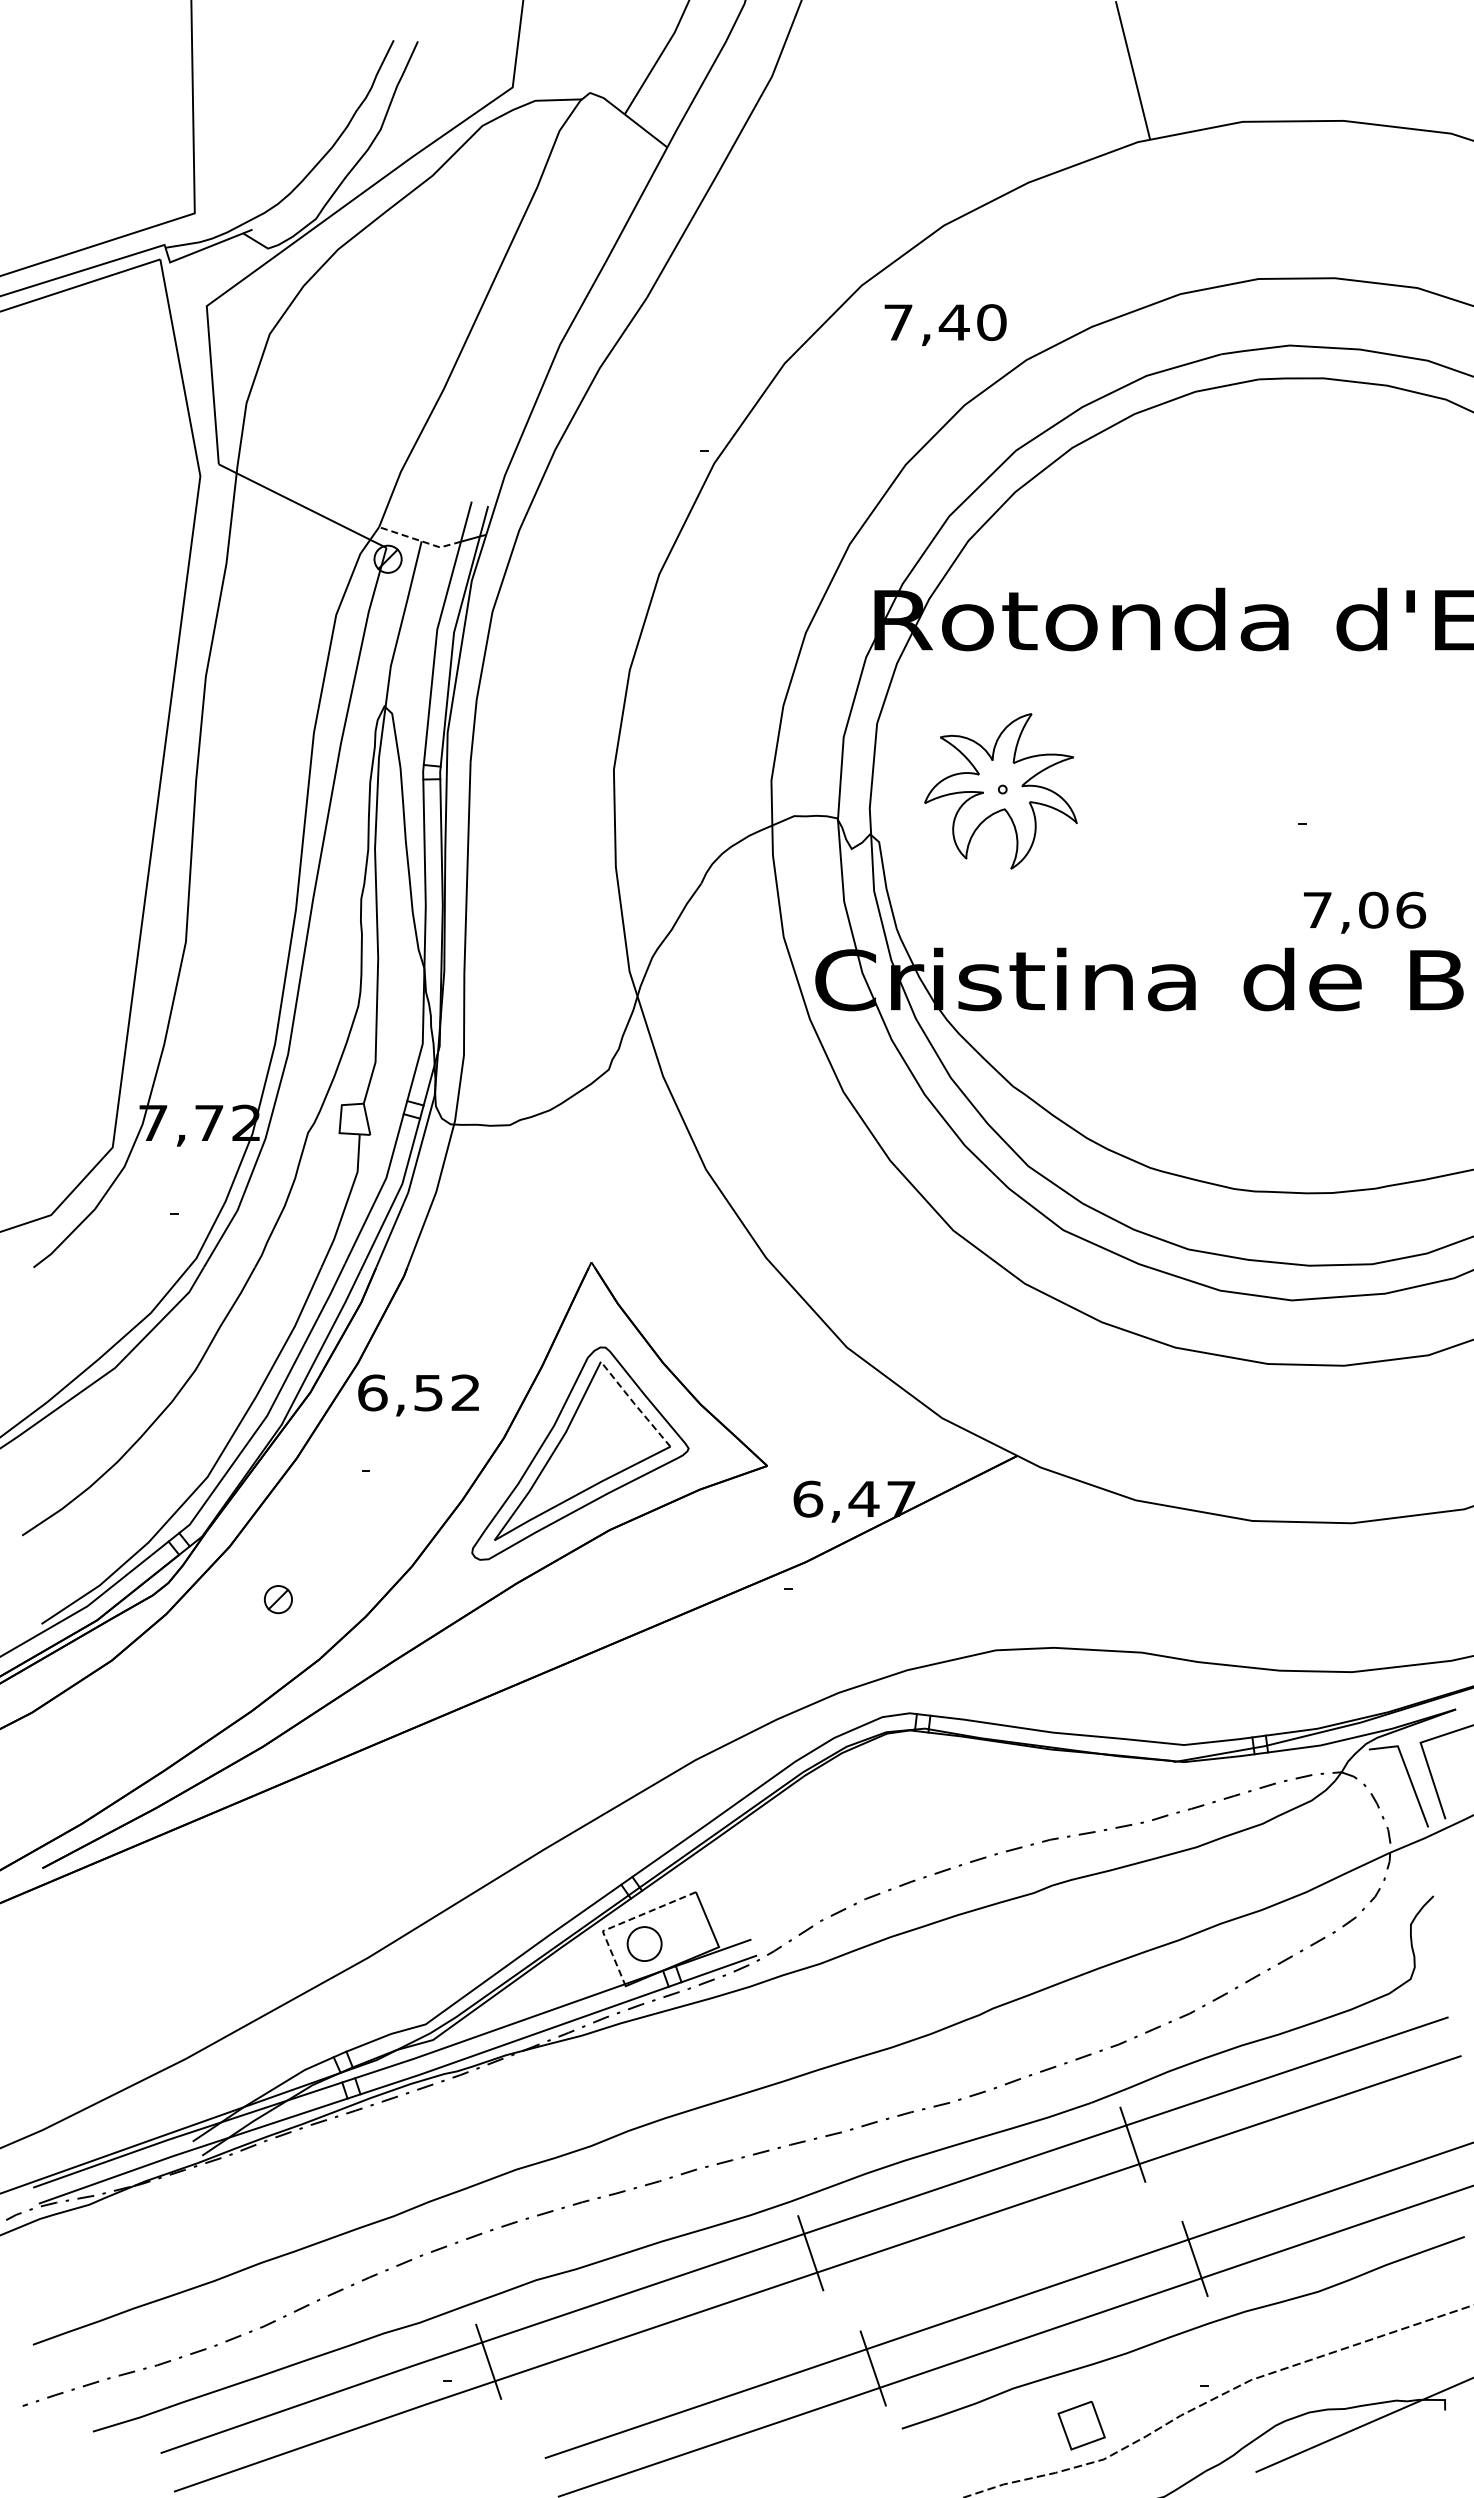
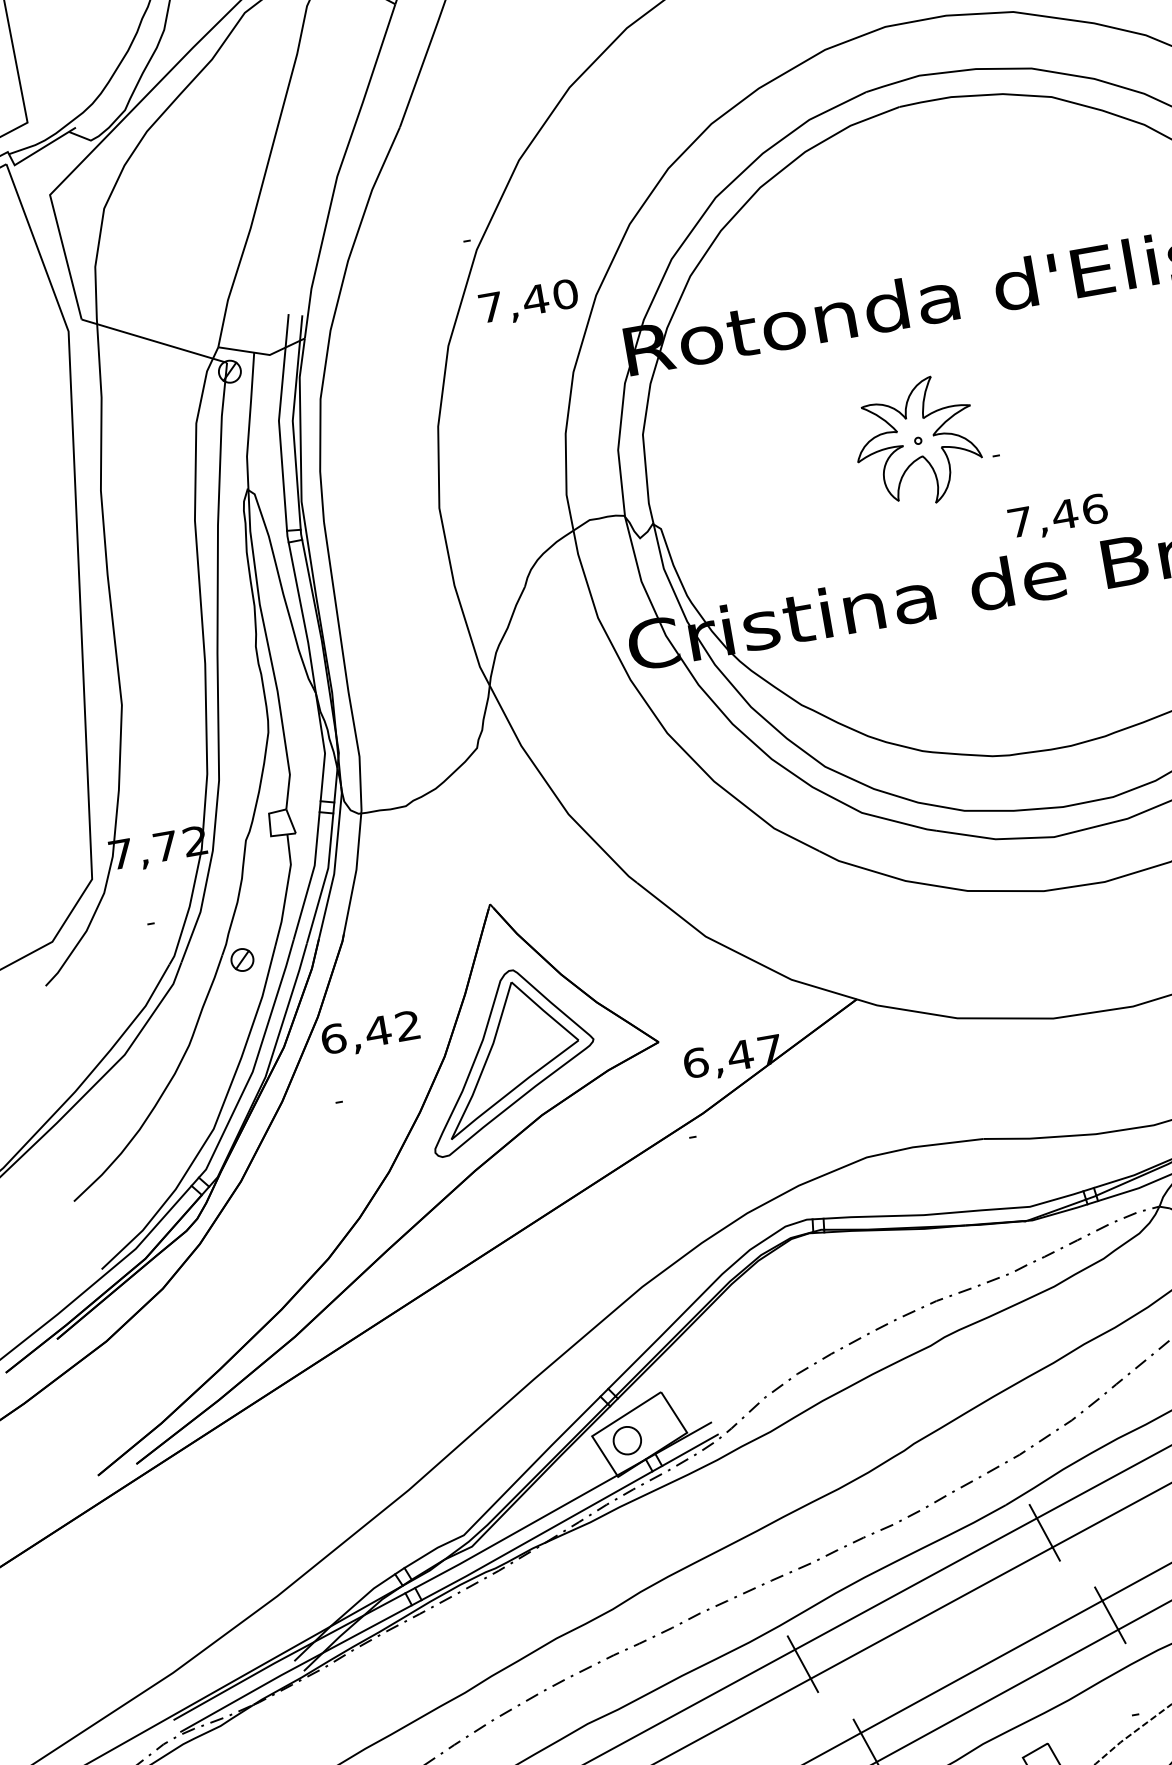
text: (945, 325) -> (529, 303), moved
line: (420, 540) -> (253, 352), dashed -> solid
part: (1000, 791) -> (916, 442), moved
text: (1373, 909) -> (1064, 513), 7,06 -> 7,46
text: (428, 1393) -> (378, 1031), 6,52 -> 6,42
line: (634, 1404) -> (544, 1011), dashed -> solid
part: (278, 1599) -> (242, 959), moved
line: (621, 1923) -> (606, 1427), dashed -> solid

